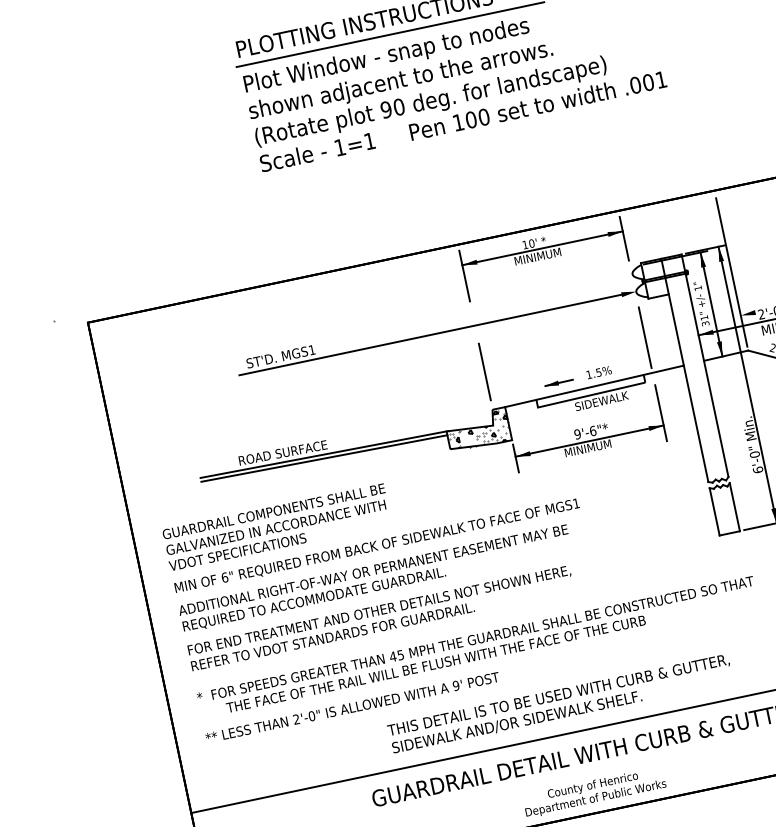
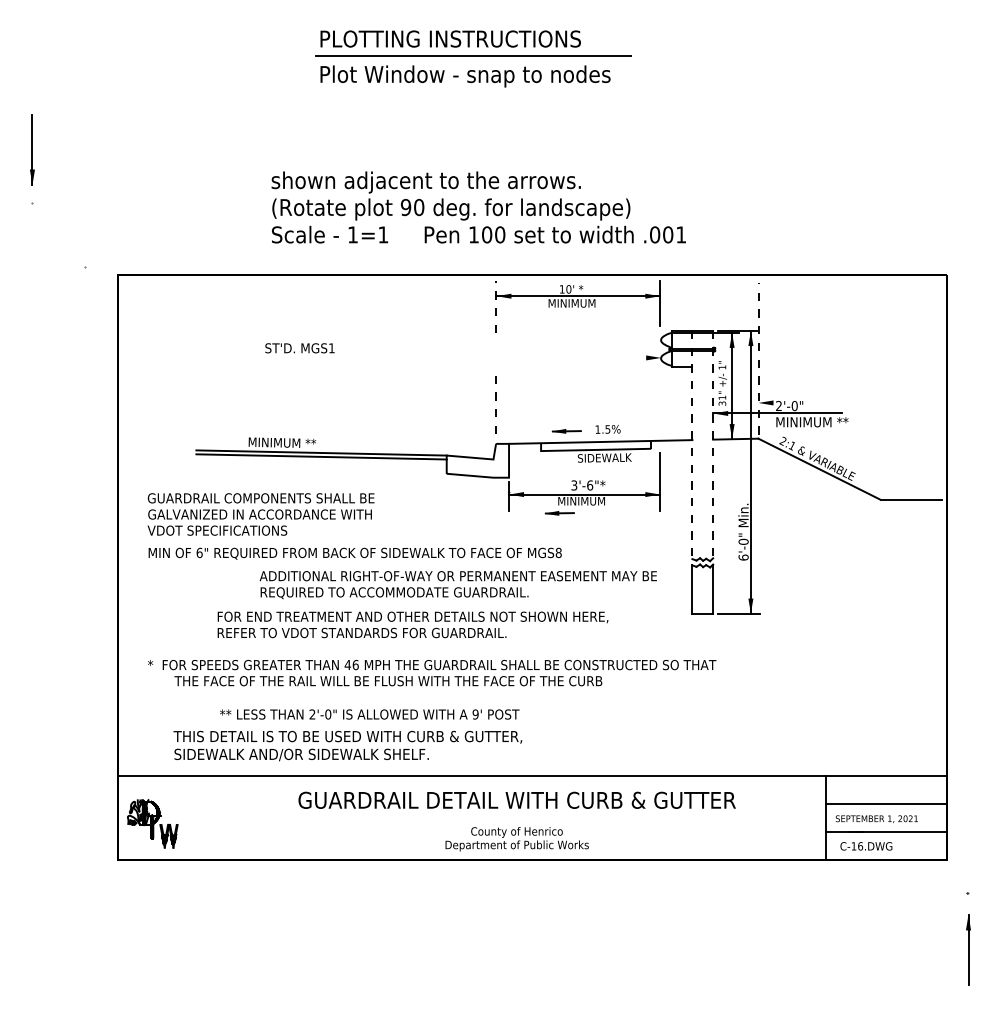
text: (457, 94) -> (478, 207), moved
line: (731, 272) -> (758, 358), solid -> dashed
line: (464, 276) -> (496, 307), solid -> dashed
line: (433, 333) -> (454, 357), removed
line: (645, 337) -> (660, 404), removed
line: (705, 365) -> (713, 444), solid -> dashed
line: (685, 370) -> (692, 445), solid -> dashed
line: (484, 372) -> (496, 405), solid -> dashed
hatch: (478, 430) -> (478, 461), removed
text: (577, 434) -> (574, 485), 9'-6"* -> 3'-6"*
text: (282, 452) -> (281, 442), ROAD SURFACE -> MINIMUM **
line: (568, 464) -> (559, 513), added
text: (575, 503) -> (558, 552), MGS1 -> MGS8
text: (374, 579) -> (457, 585), moved
text: (380, 617) -> (412, 624), moved
text: (400, 654) -> (355, 664), 45 -> 46
text: (559, 703) -> (347, 745), moved
text: (352, 707) -> (369, 714), moved

